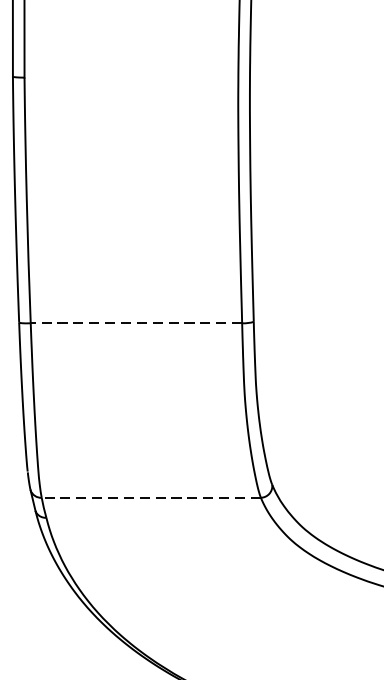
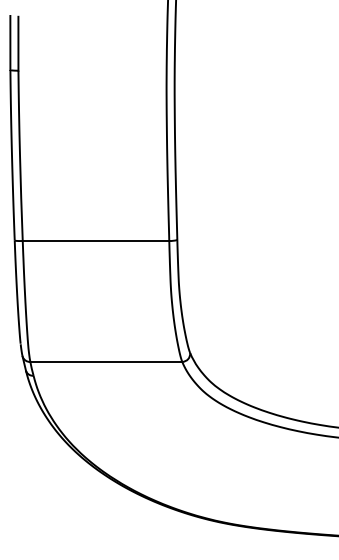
line: (135, 322) -> (95, 240), dashed -> solid
line: (151, 497) -> (106, 361), dashed -> solid

